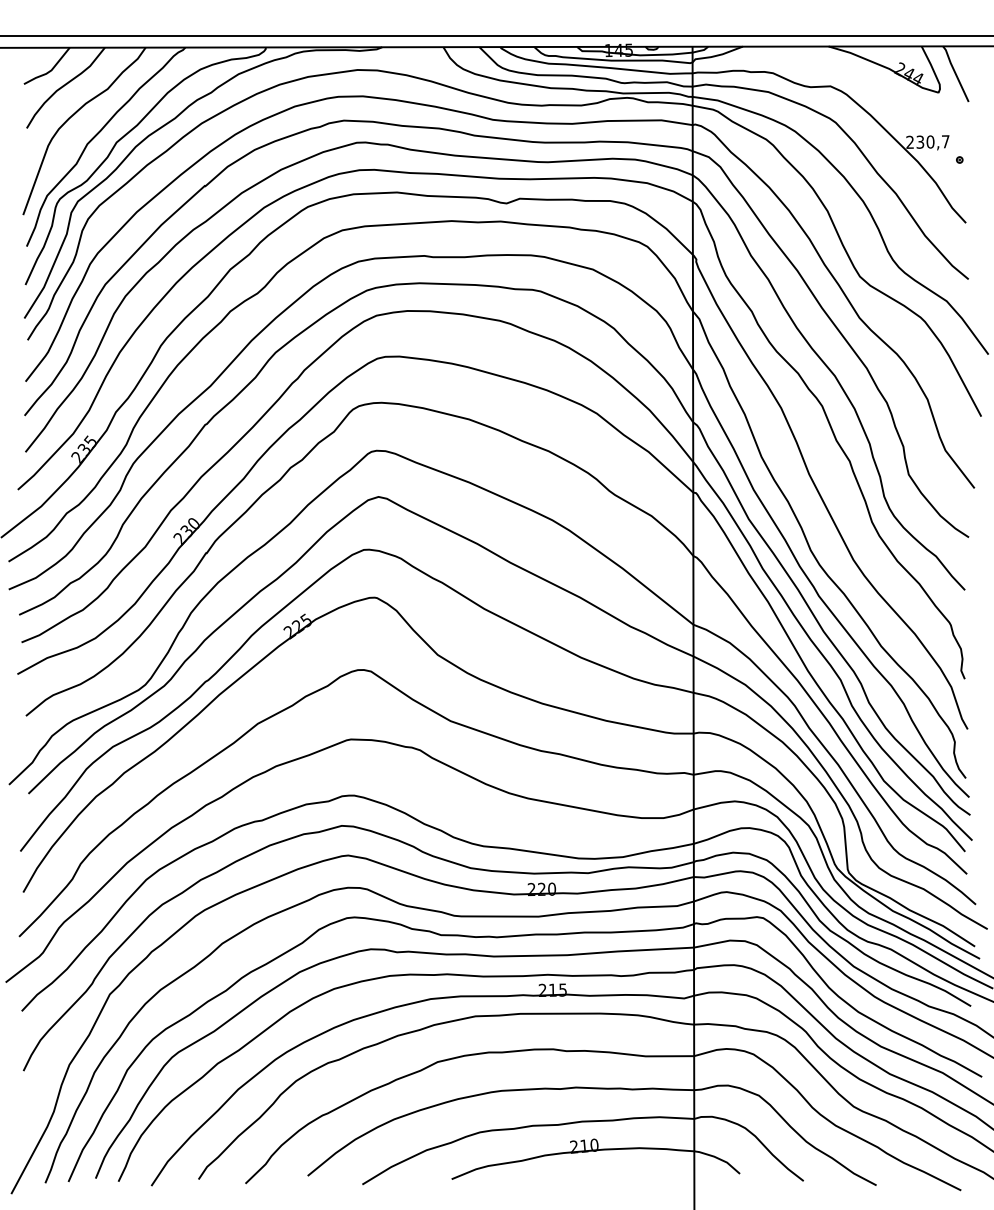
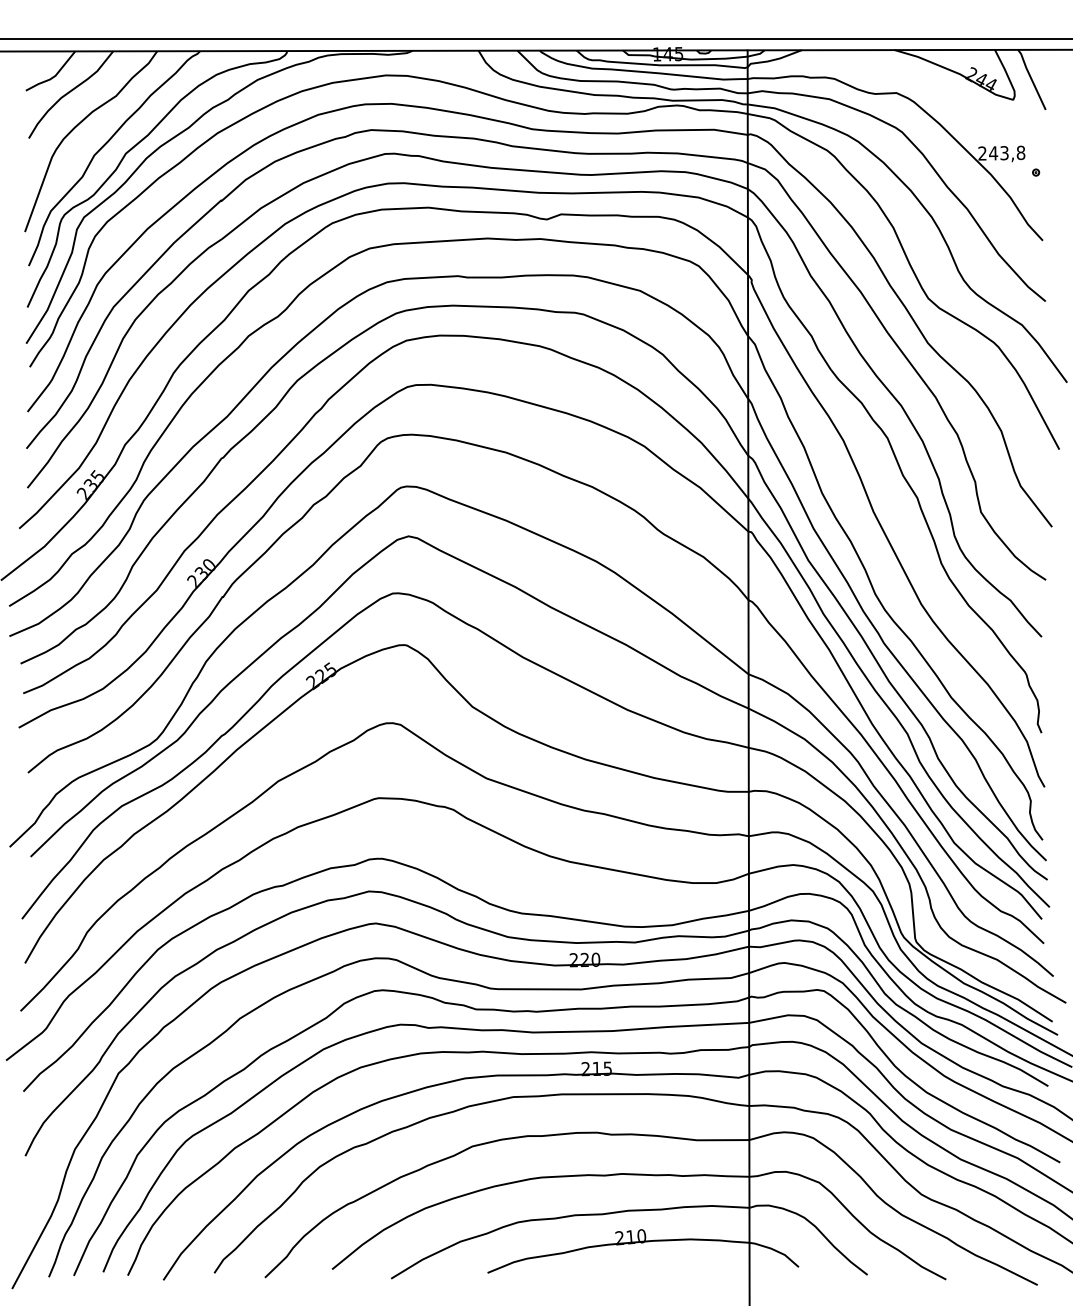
text: (932, 141) -> (1006, 152), 230,7 -> 243,8

